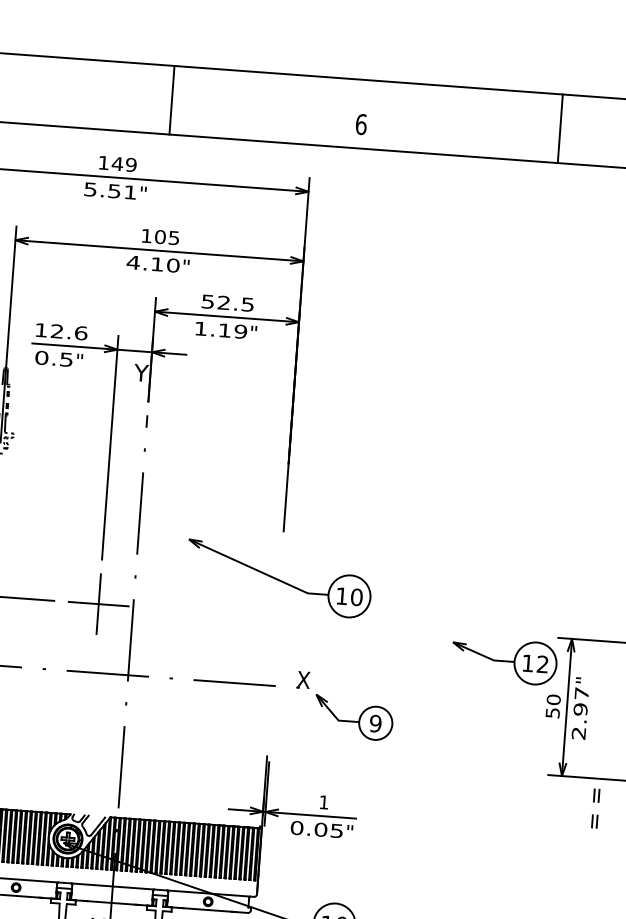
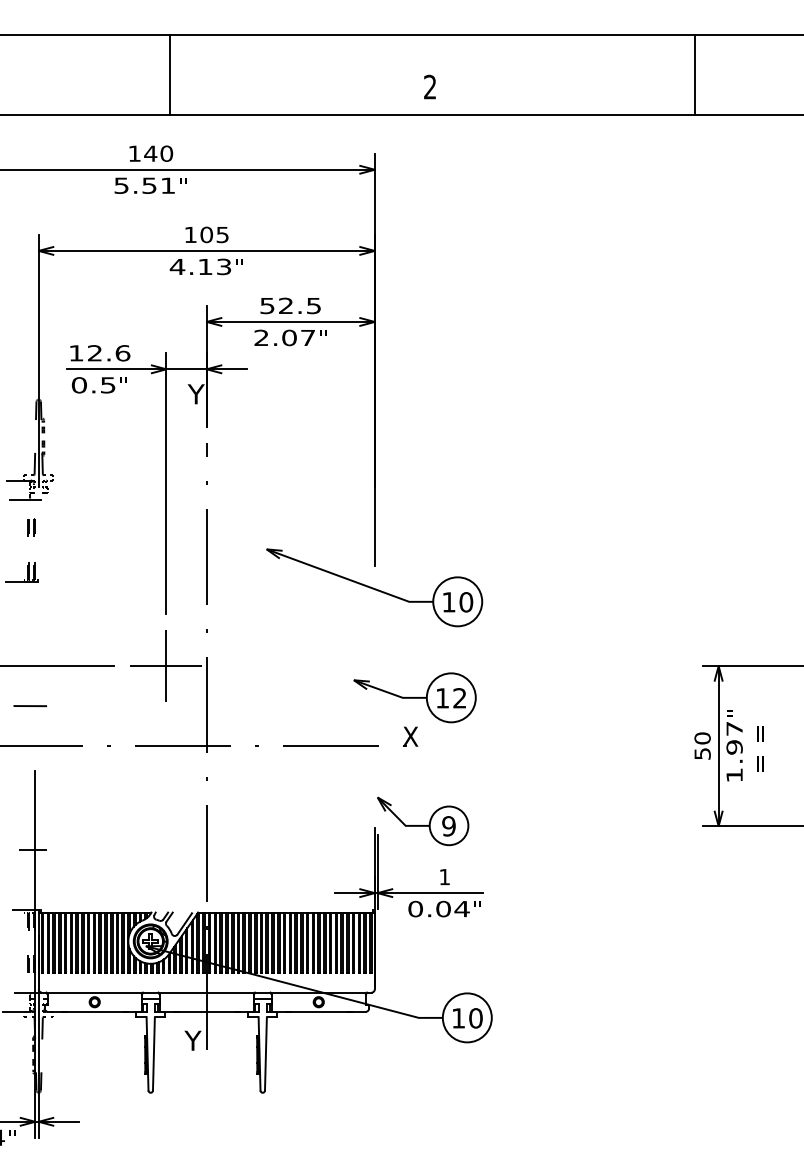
line: (171, 100) -> (170, 75), moved
text: (361, 123) -> (430, 86), 6 -> 2
line: (560, 129) -> (694, 75), moved
text: (131, 164) -> (166, 153), 149 -> 140
text: (172, 265) -> (223, 266), 4.10 -> 4.13
text: (220, 329) -> (284, 337), 1.19 -> 2.07
part: (279, 578) -> (374, 587), moved
part: (503, 660) -> (414, 697), moved
part: (354, 717) -> (423, 821), moved
text: (578, 733) -> (734, 775), 2.97 -> 1.97
text: (595, 808) -> (760, 748), moved
text: (336, 831) -> (461, 909), 0.05 -> 0.04

